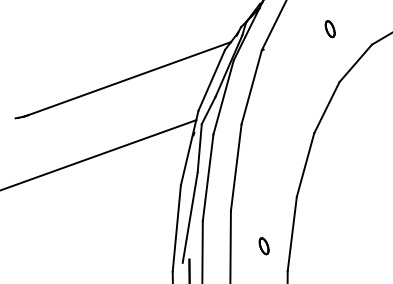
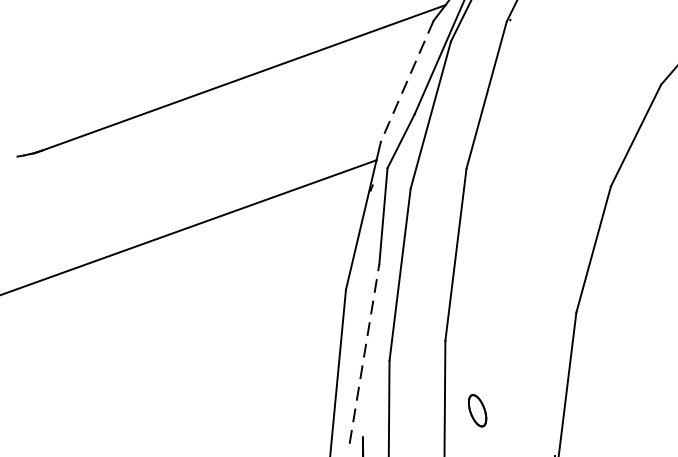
line: (211, 80) -> (406, 81), solid -> dashed
line: (190, 217) -> (365, 353), solid -> dashed
part: (263, 246) -> (476, 411), moved

